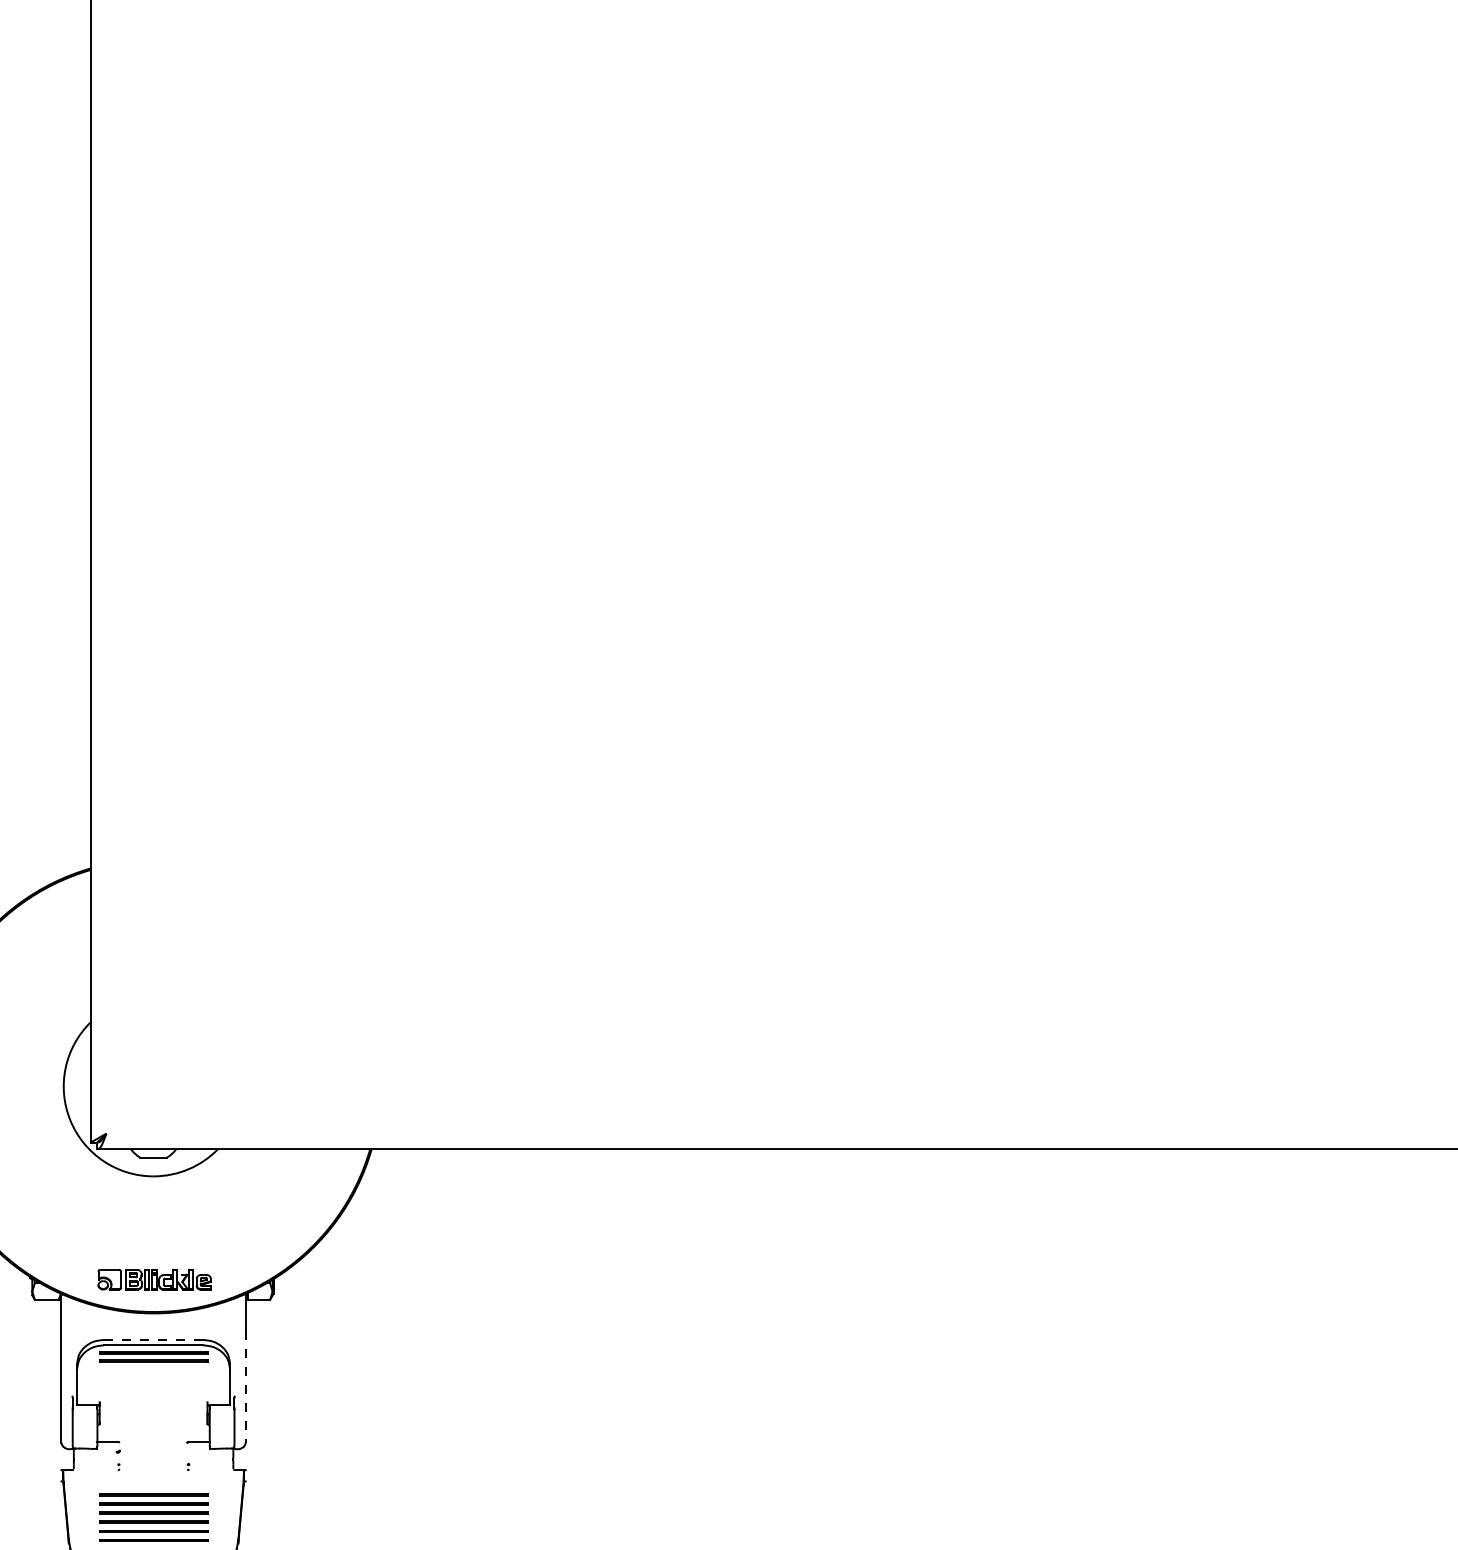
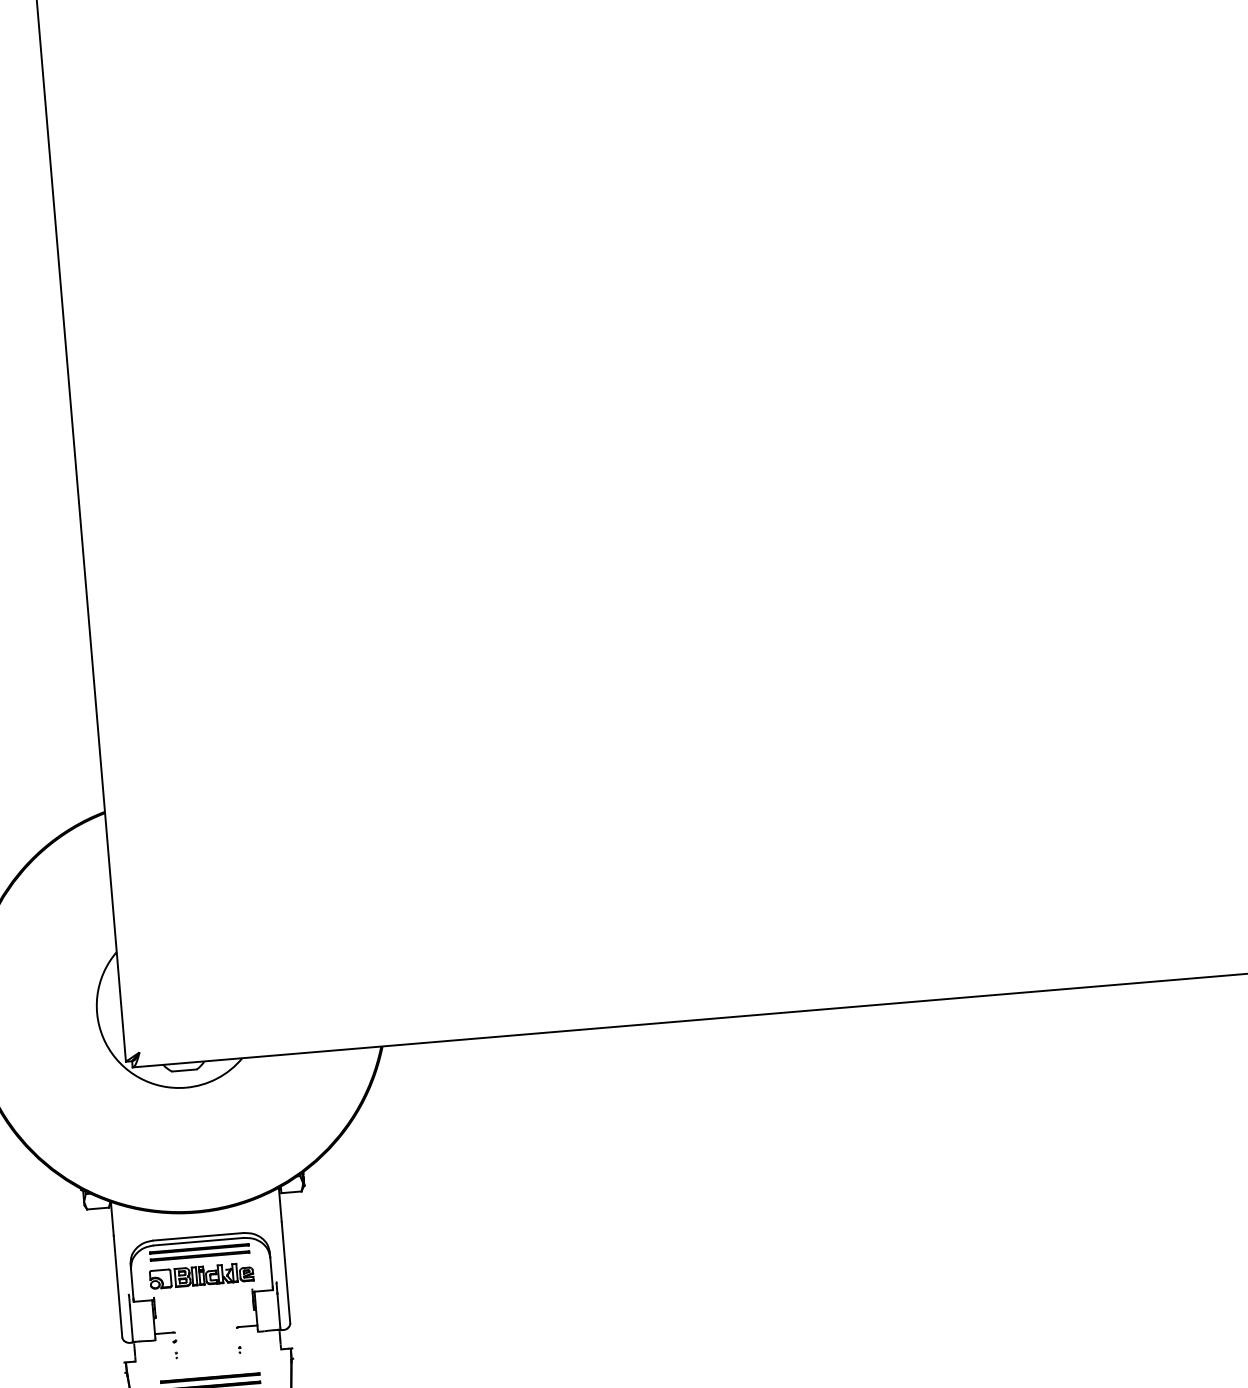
part: (154, 1279) -> (201, 1275), moved
line: (154, 1339) -> (199, 1236), dashed -> solid
line: (245, 1386) -> (285, 1272), dashed -> solid

